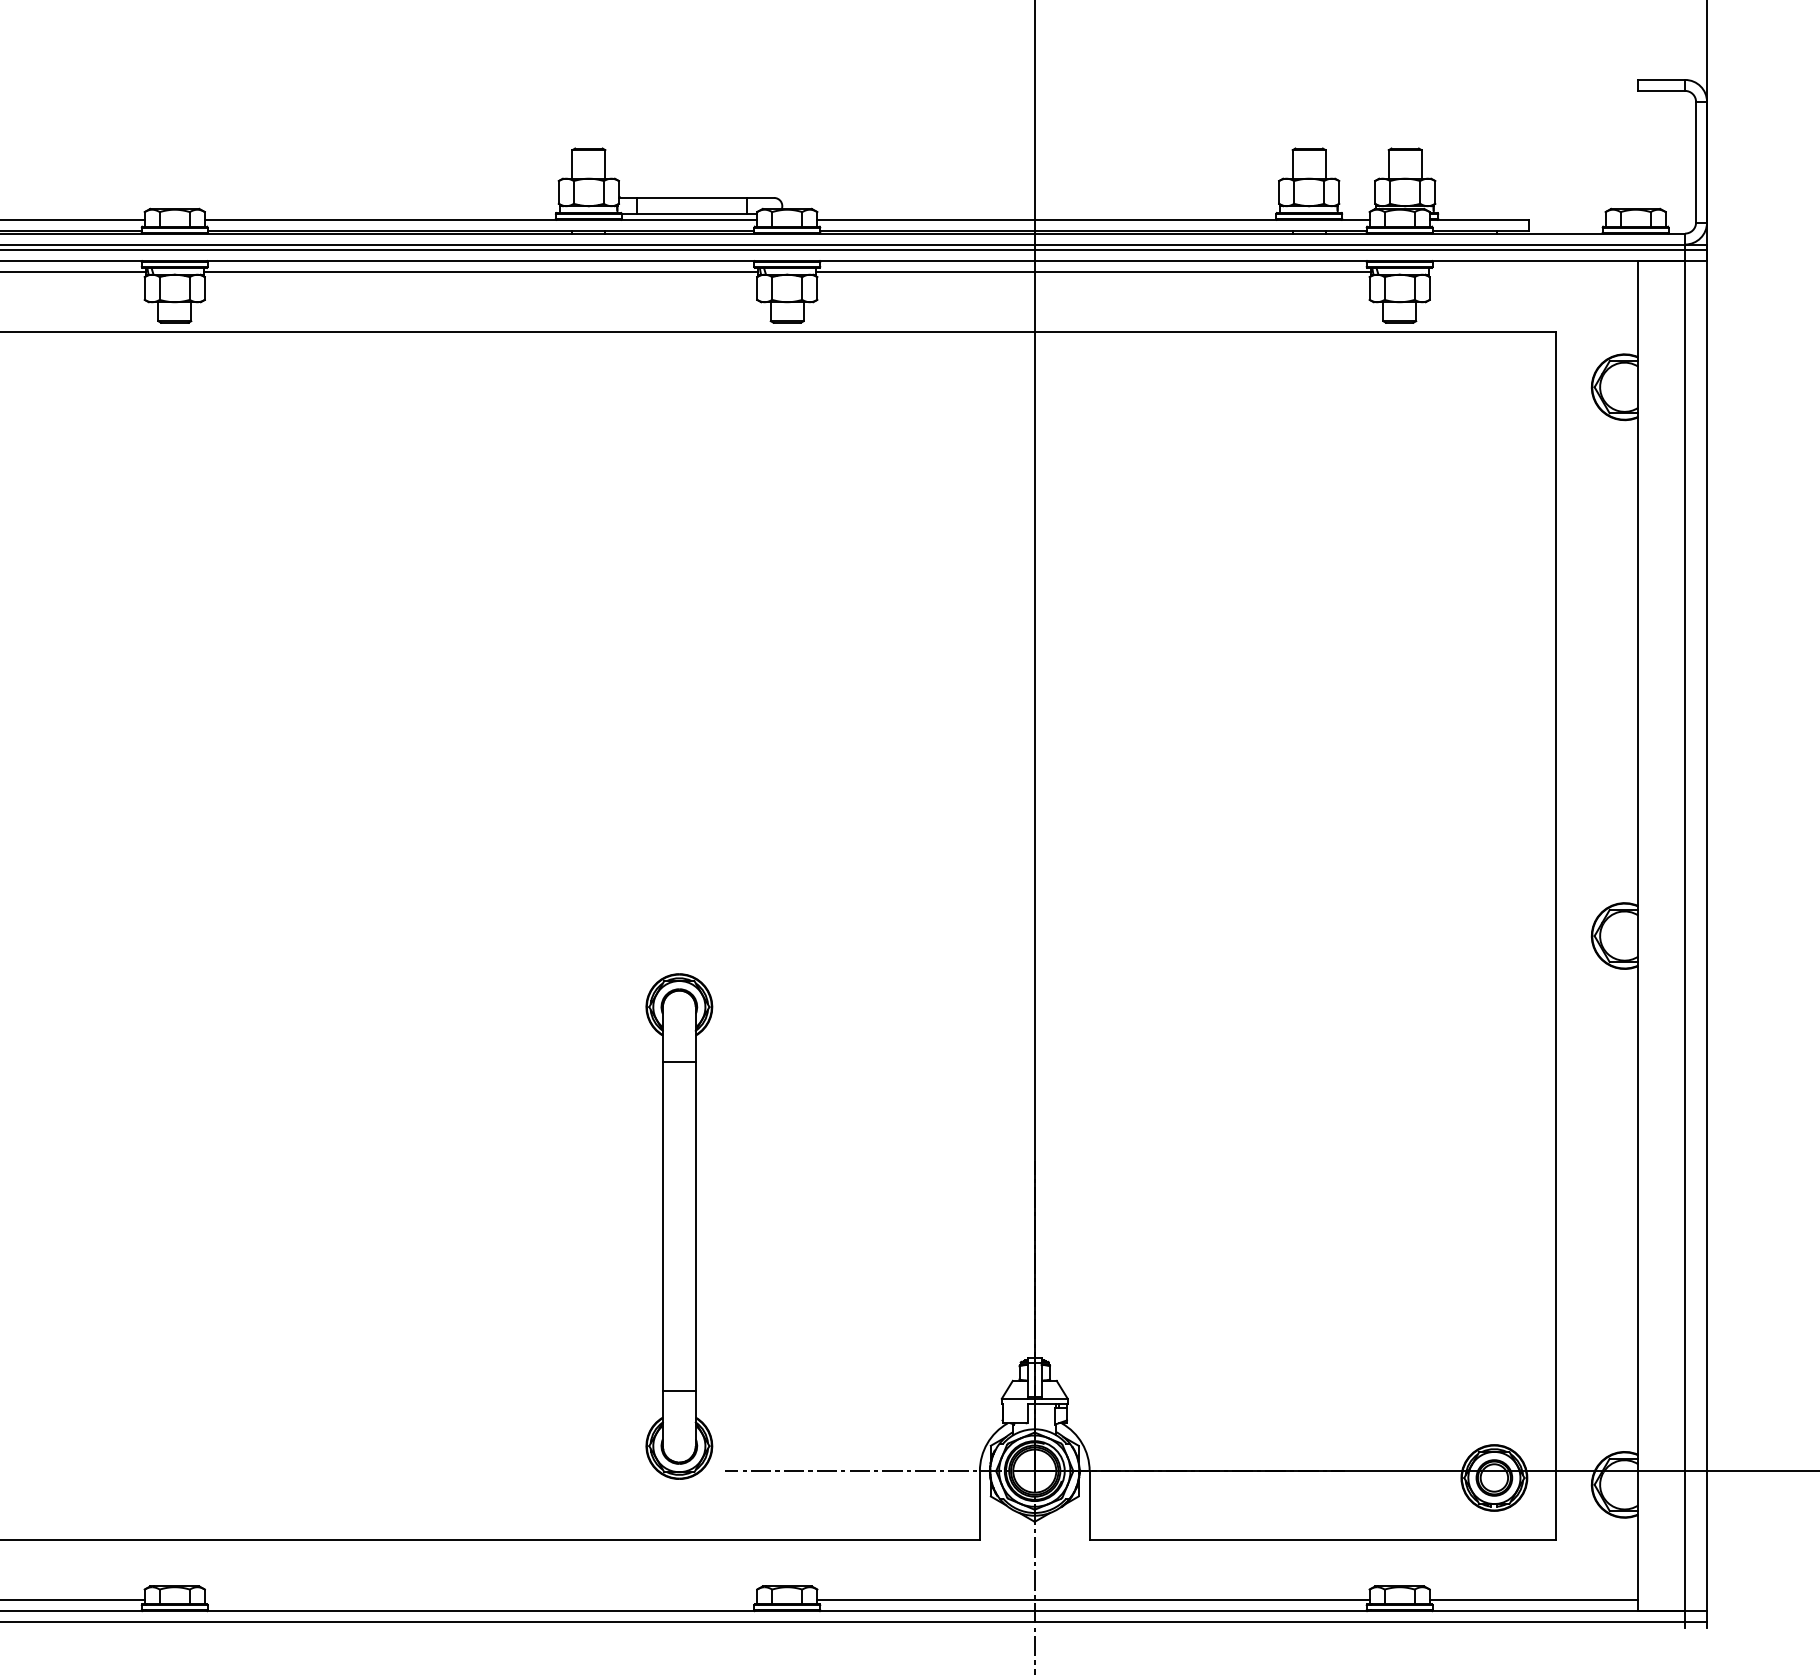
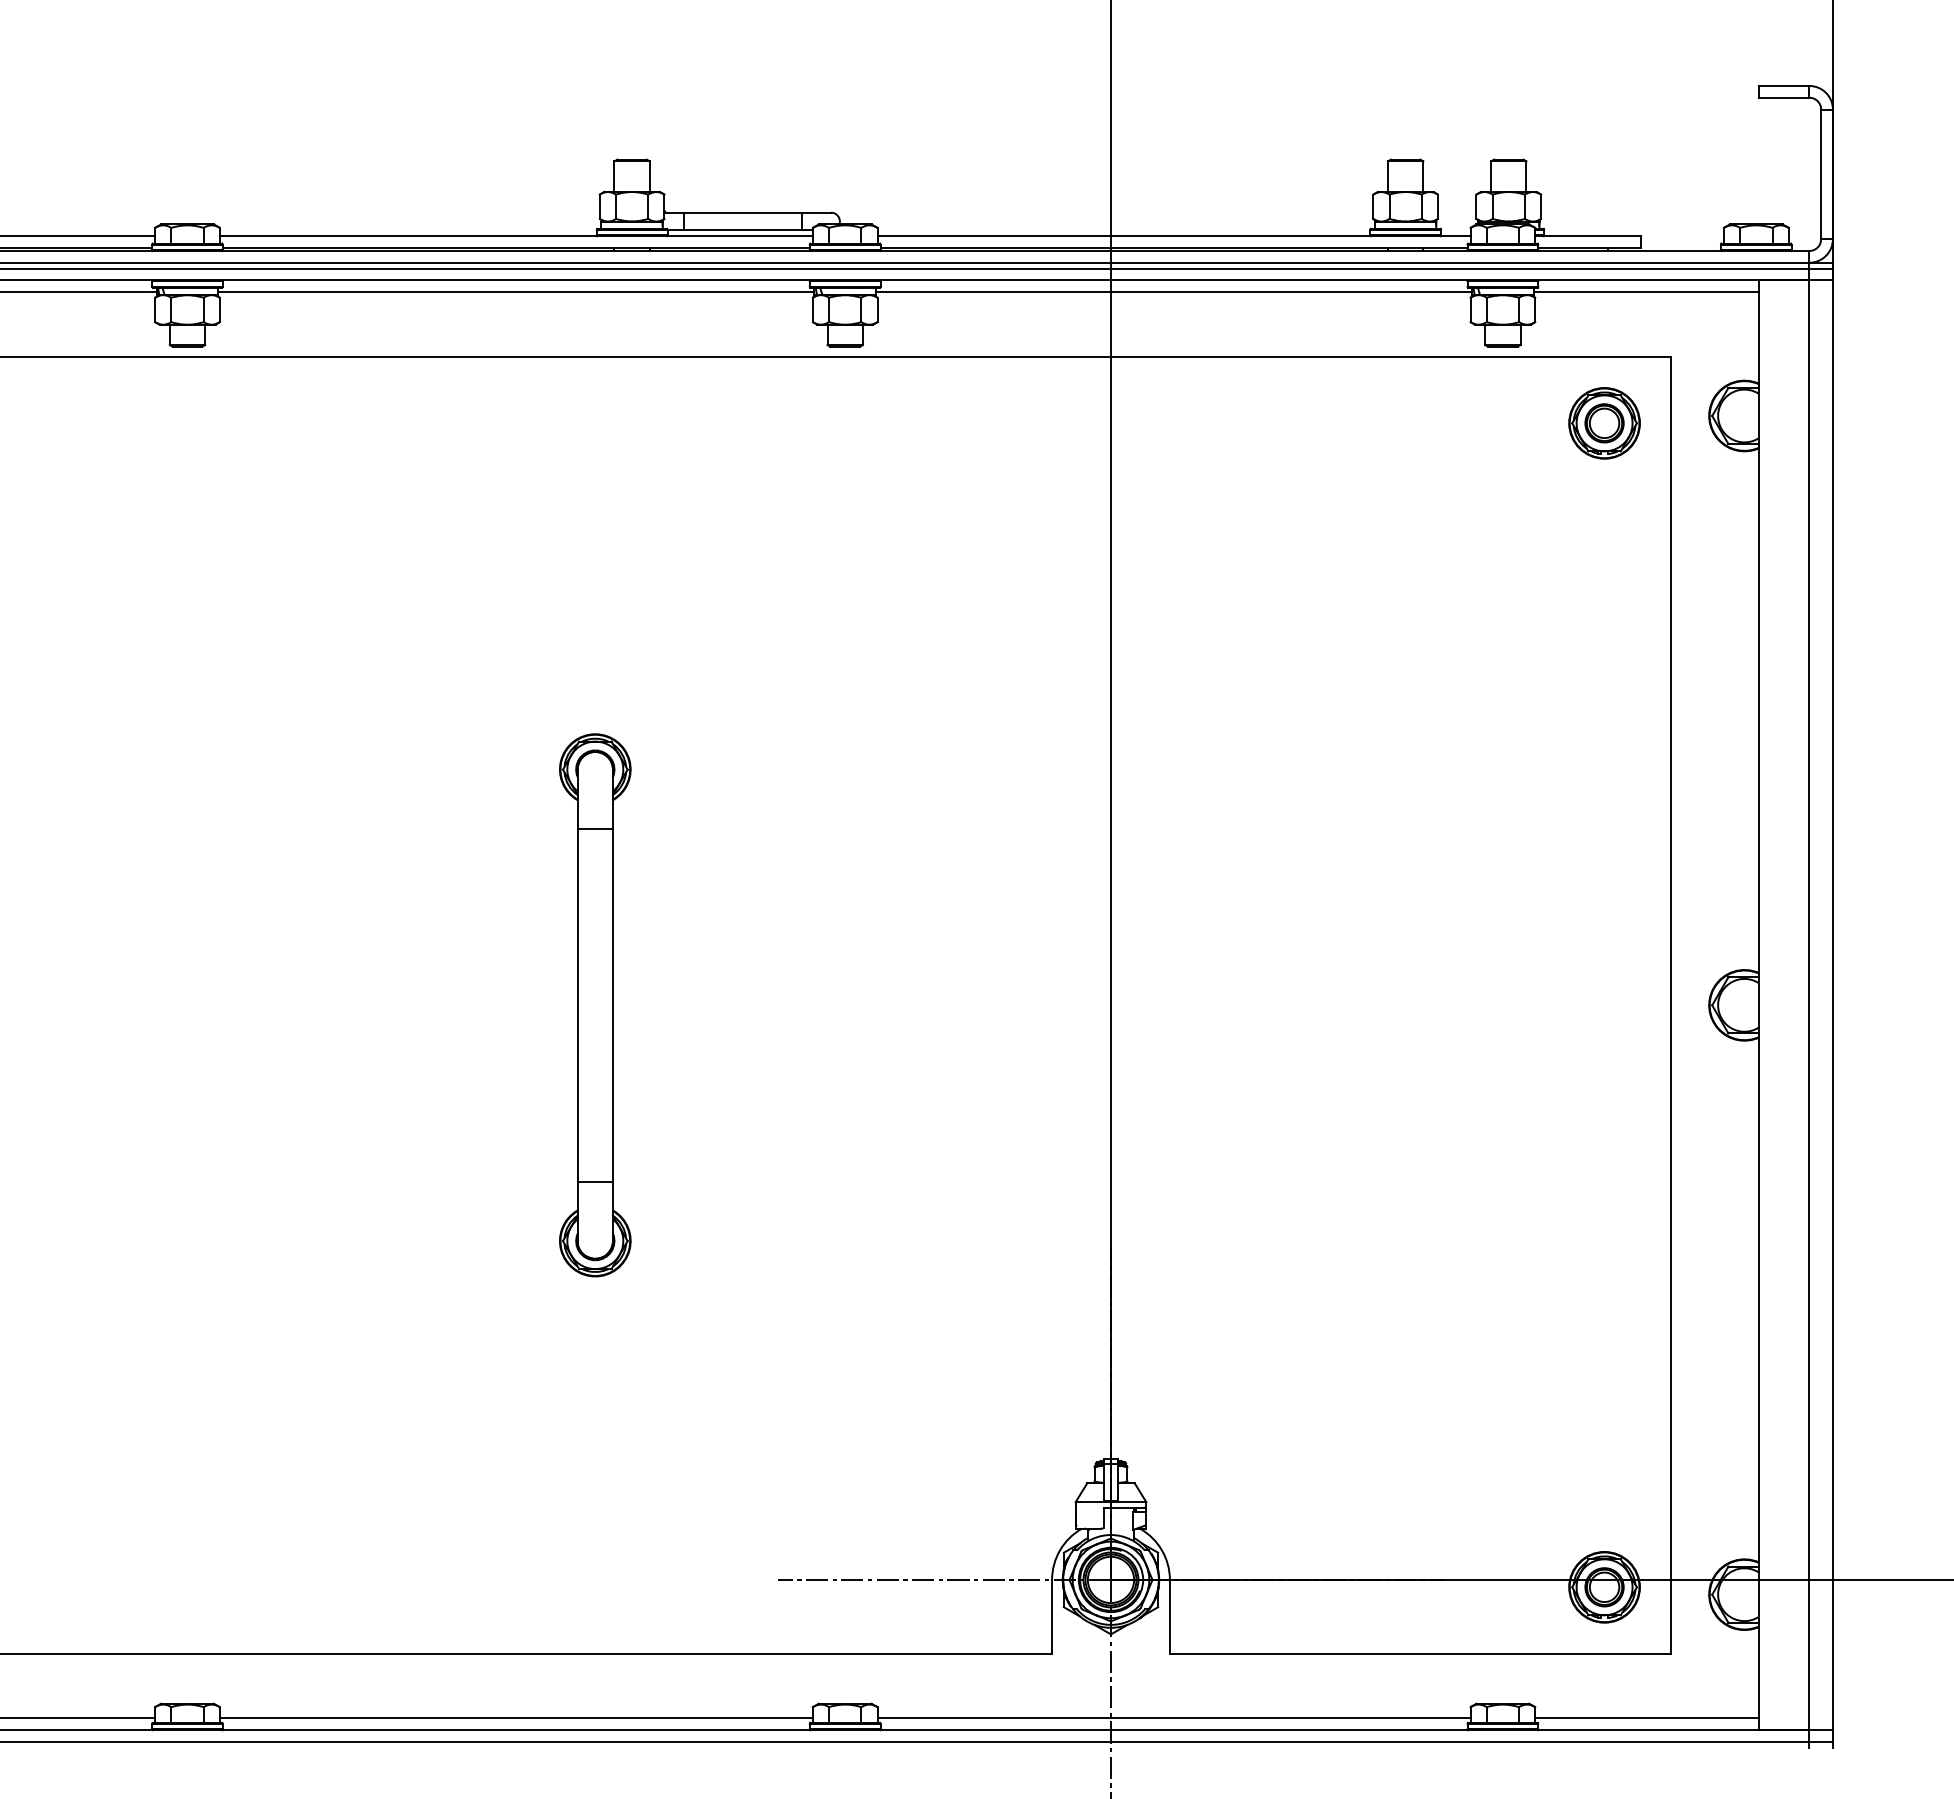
line: (1533, 272) -> (1646, 292), added
part: (1494, 394) -> (1604, 423), added
part: (679, 1226) -> (595, 1005), moved
line: (480, 1600) -> (515, 1718), added

